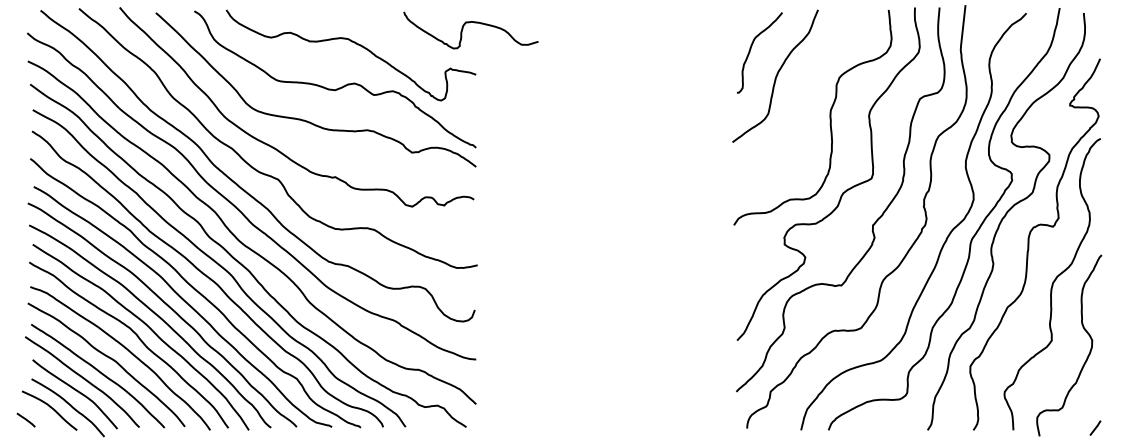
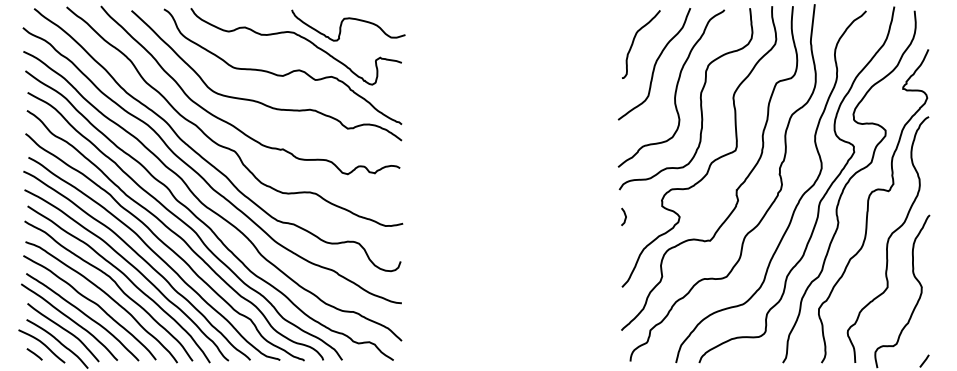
curve: (469, 23) -> (347, 19), moved
curve: (800, 104) -> (675, 88), added
curve: (740, 256) -> (624, 216), added
line: (25, 419) -> (34, 353), moved

